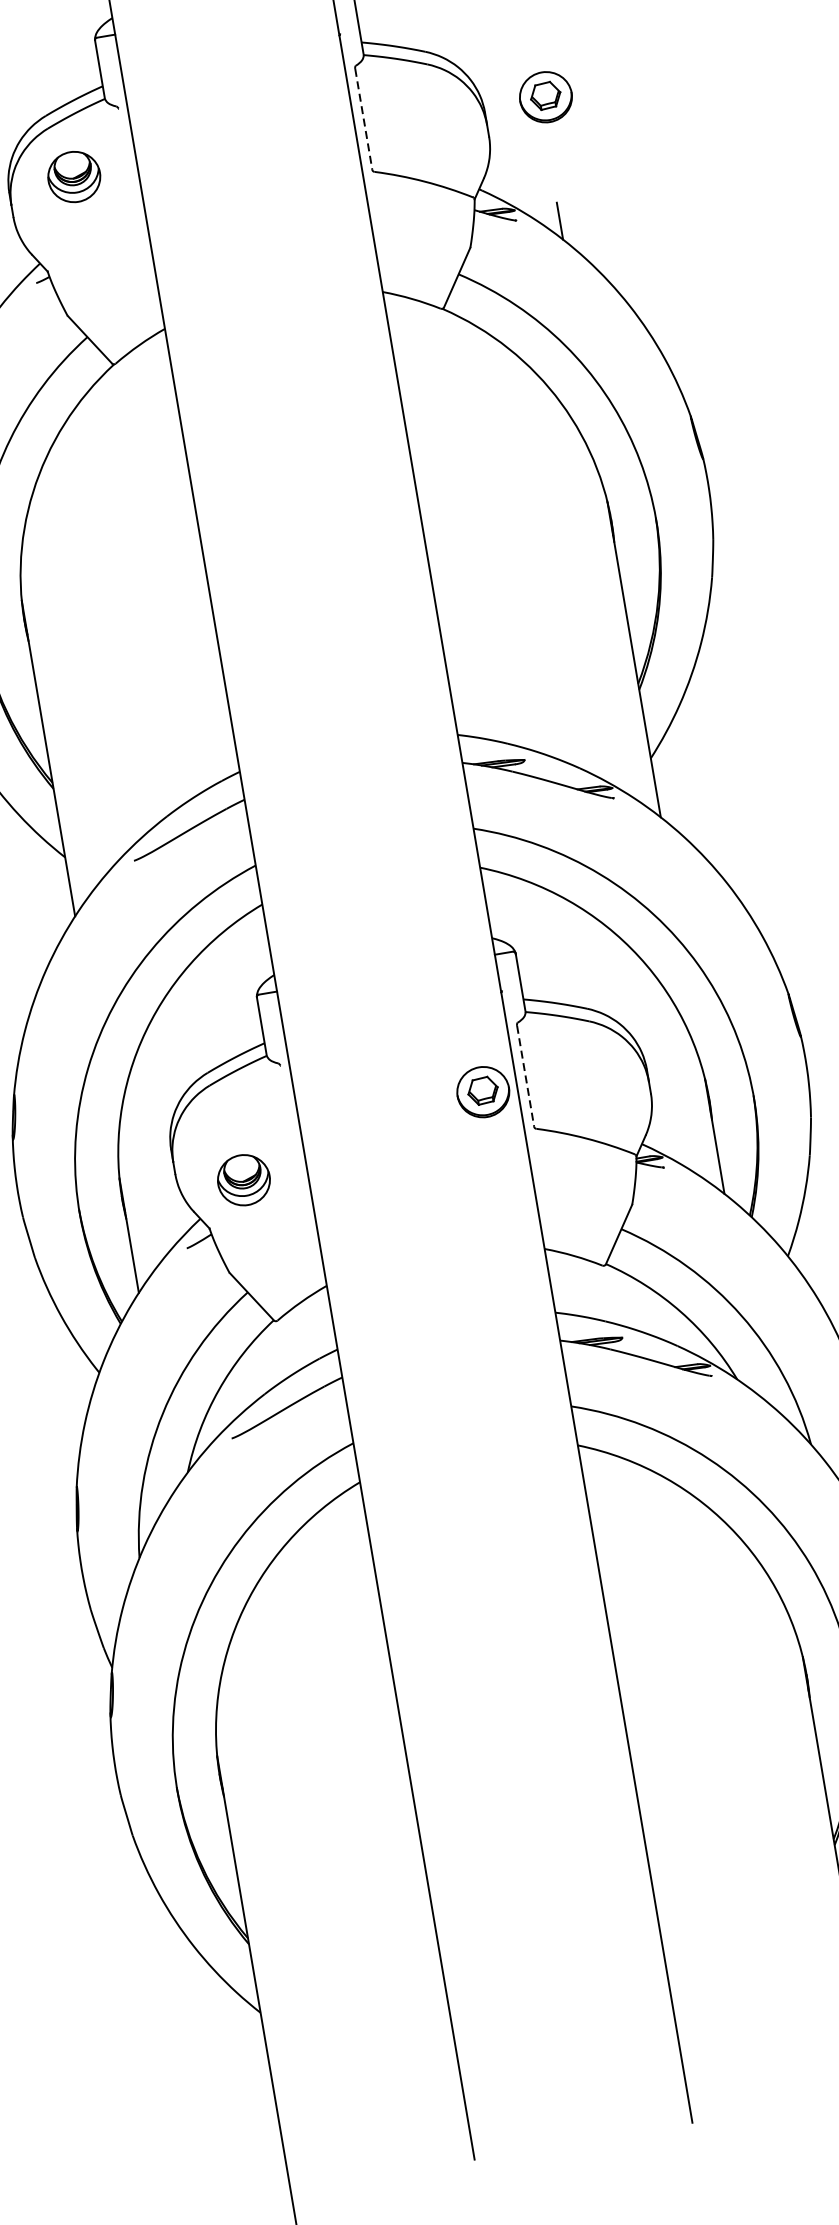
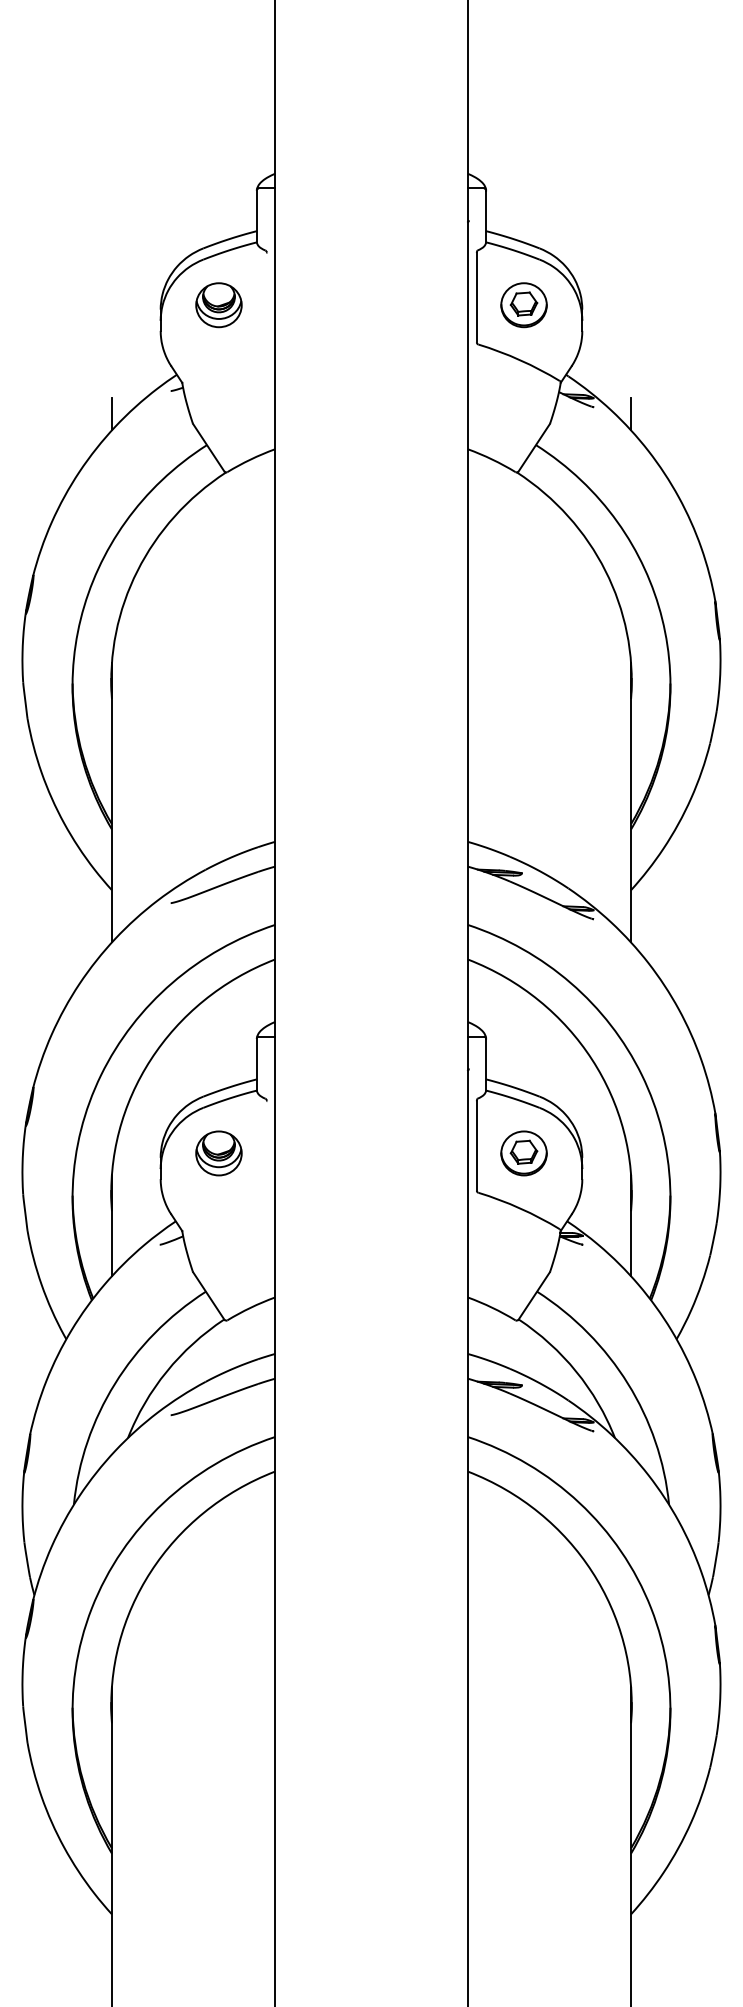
part: (545, 97) -> (523, 305), moved
line: (363, 119) -> (476, 297), dashed -> solid
line: (525, 1075) -> (476, 1145), dashed -> solid
part: (482, 1092) -> (523, 1153), moved
part: (243, 1180) -> (218, 1153), moved

